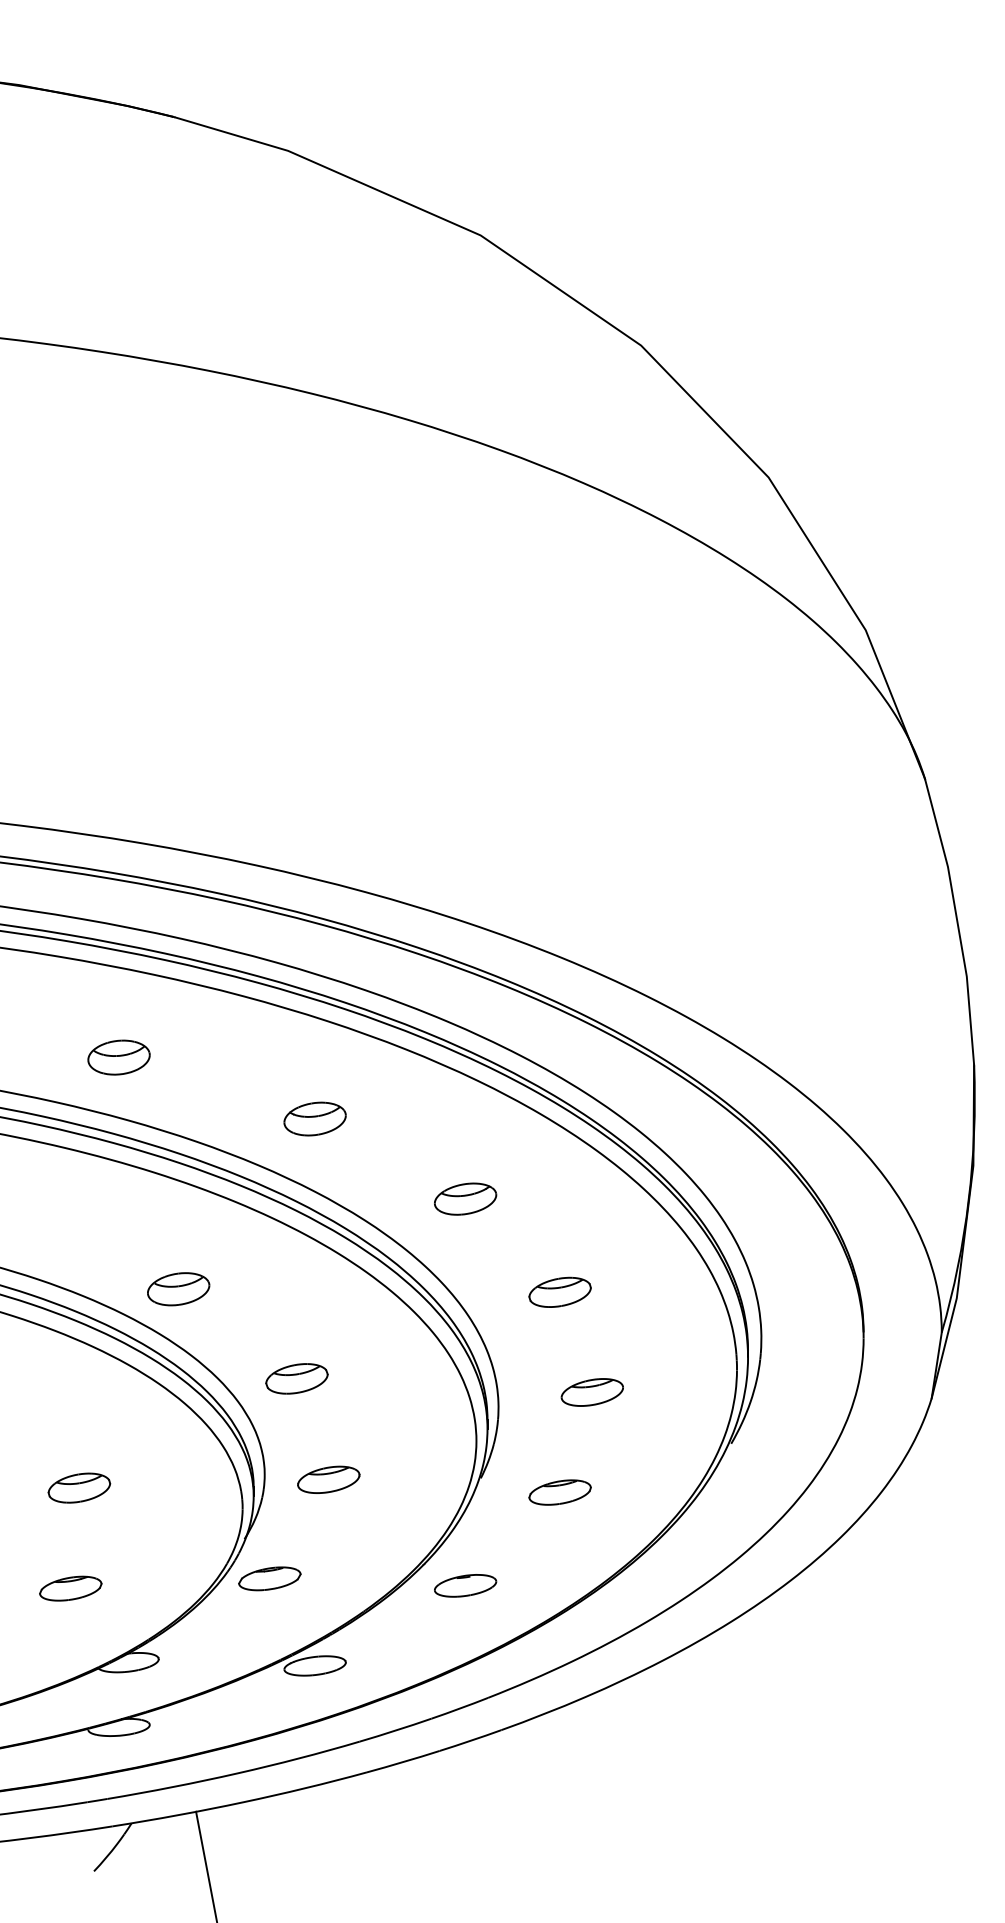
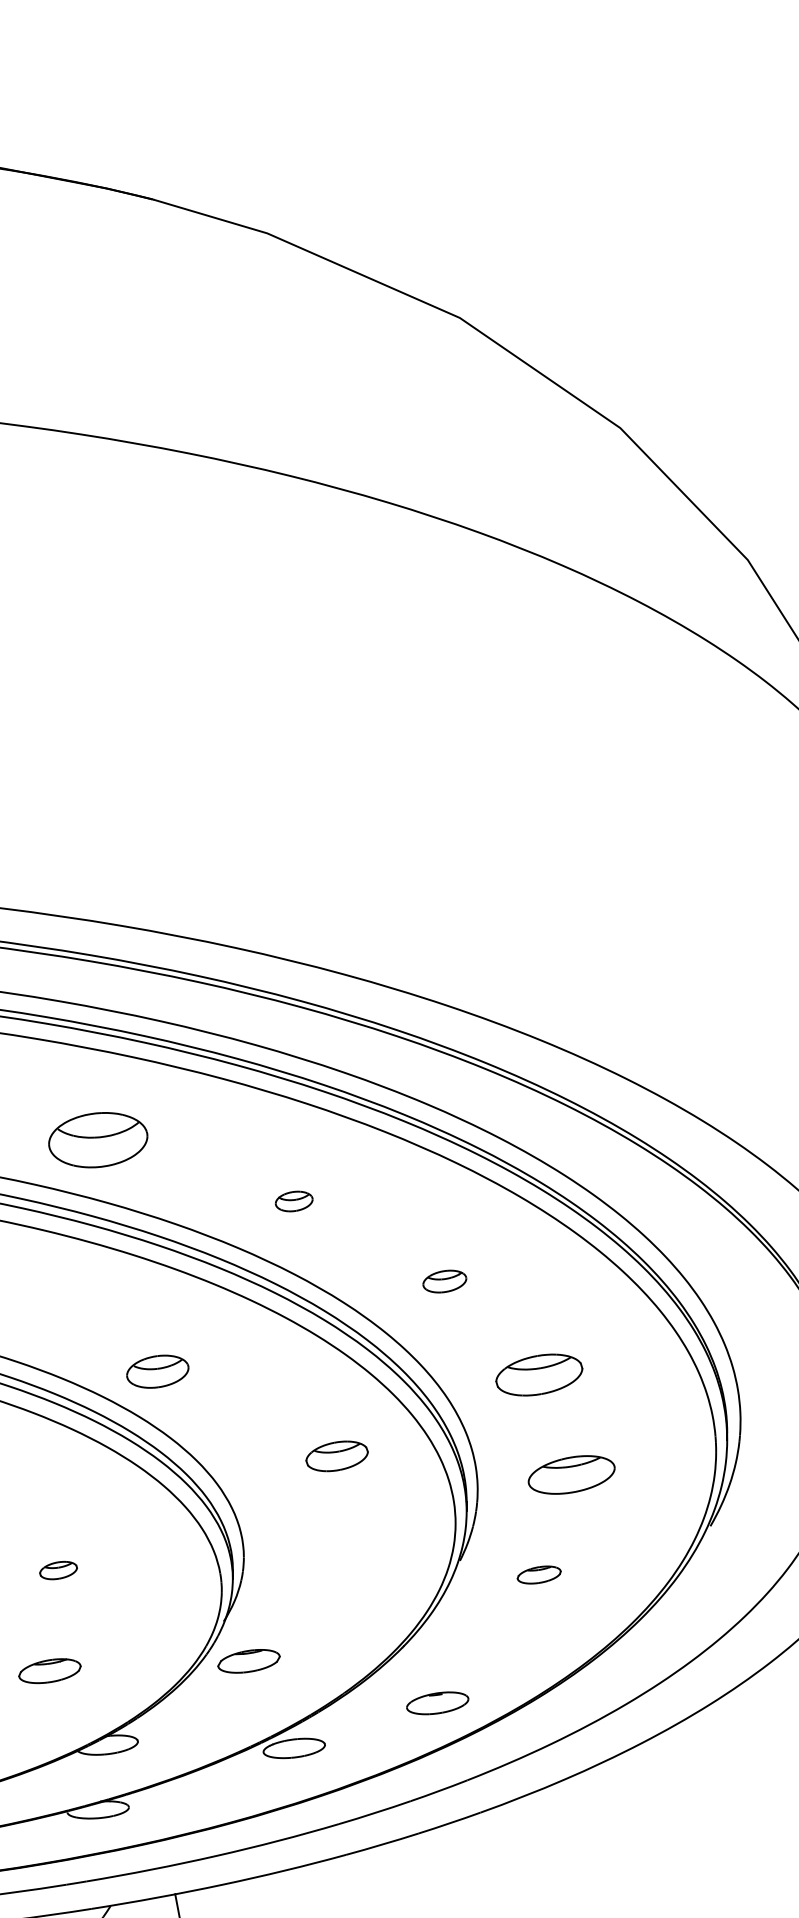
part: (118, 1057) -> (97, 1139), size x1.6
part: (314, 1118) -> (293, 1200), size x0.6
part: (465, 1198) -> (444, 1280), size x0.7
part: (559, 1291) -> (538, 1373), size x1.4
part: (296, 1378) -> (336, 1455), moved
part: (591, 1392) -> (570, 1474), size x1.4
part: (328, 1479) -> (307, 1561), removed
part: (79, 1487) -> (58, 1569), size x0.6
part: (559, 1492) -> (538, 1574), size x0.7
part: (465, 1585) -> (437, 1702), moved

